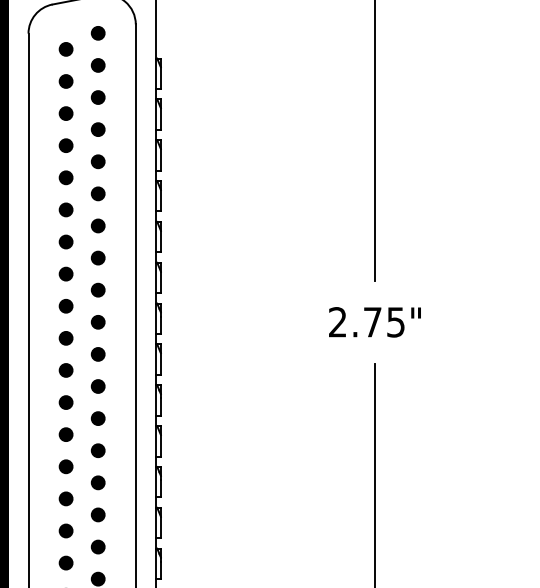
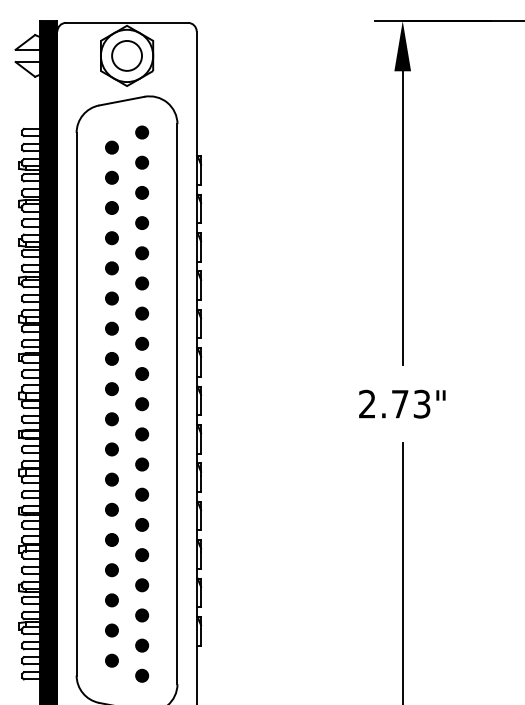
text: (396, 321) -> (422, 403), 2.75" -> 2.73"

